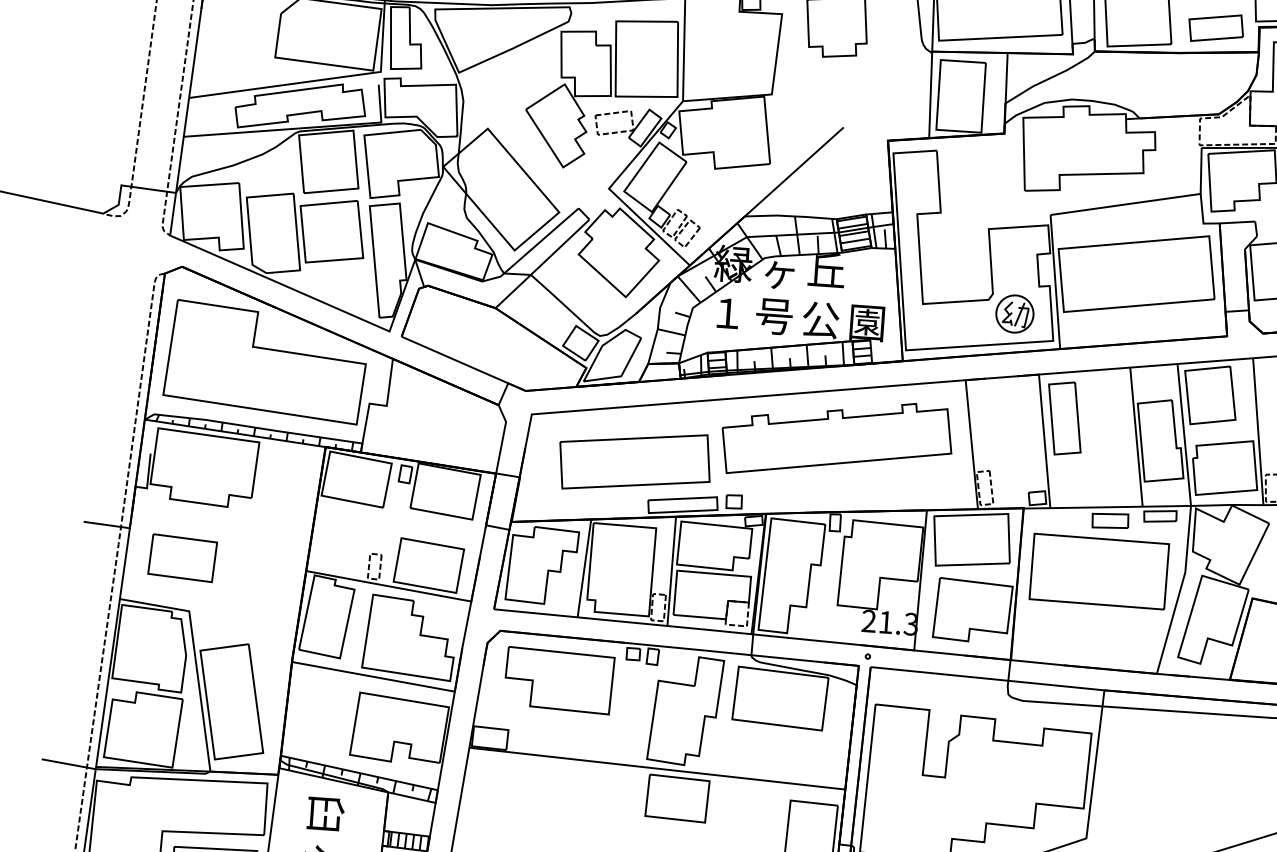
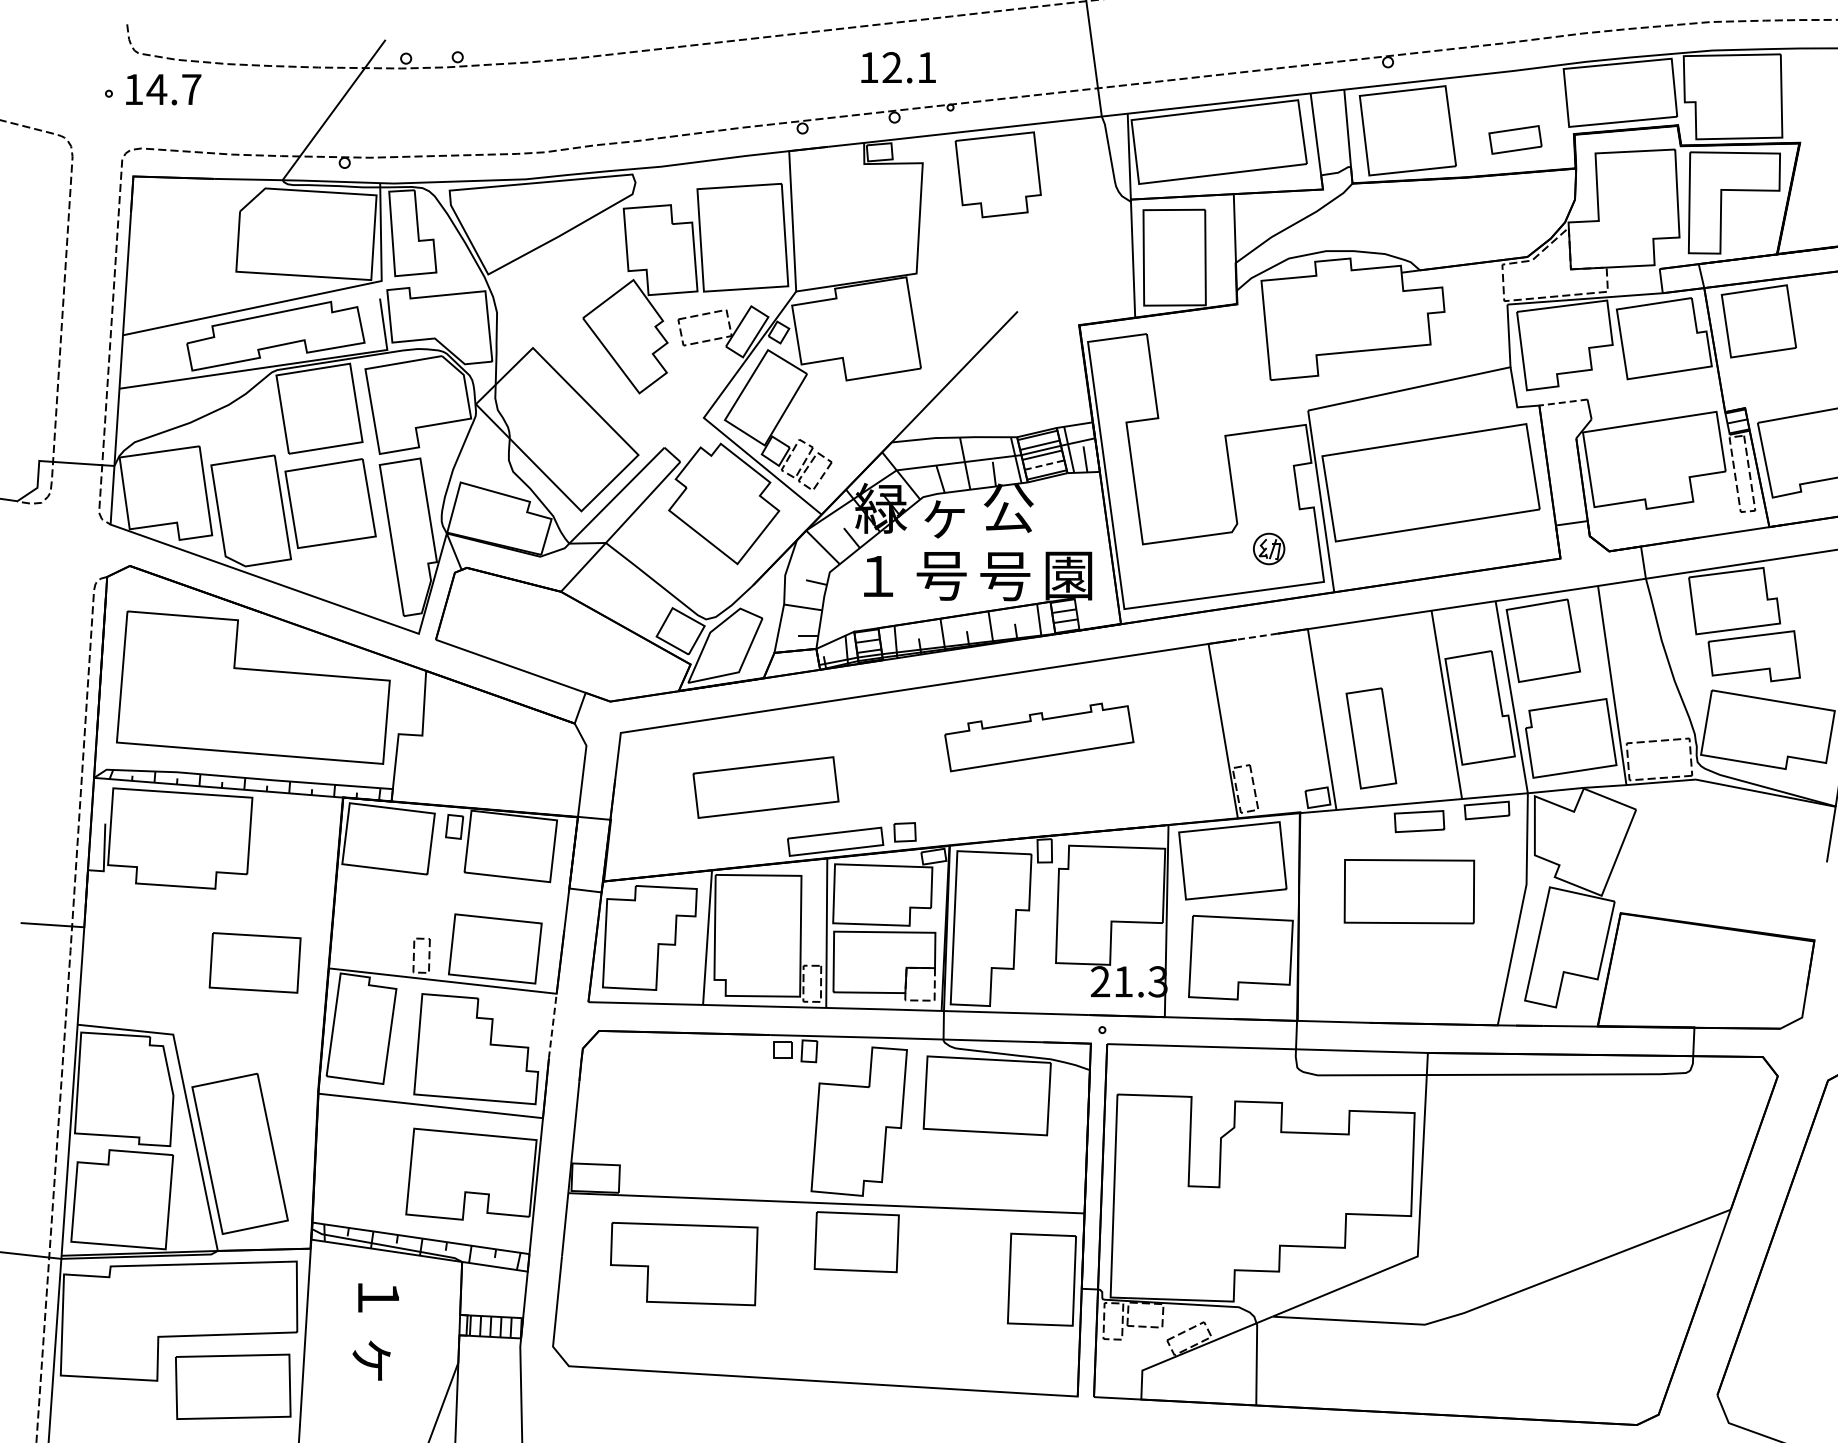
part: (1216, 27) -> (1515, 139), size x0.7
line: (1236, 222) -> (1562, 402), solid -> dashed
line: (855, 241) -> (1045, 465), solid -> dashed
text: (826, 270) -> (1008, 507), 丘 -> 公
part: (1014, 313) -> (1268, 548), size x0.6
text: (820, 320) -> (1005, 576), 公 -> 号
line: (1001, 377) -> (1257, 636), solid -> dashed
part: (1064, 418) -> (1371, 738), moved
part: (837, 439) -> (1039, 737), size x0.6
part: (634, 461) -> (765, 787), size x0.7
part: (182, 557) -> (254, 962), moved
part: (1099, 571) -> (1409, 891), size x0.7
line: (466, 625) -> (552, 1026), solid -> dashed
part: (559, 681) -> (684, 1264), moved
text: (326, 814) -> (379, 1297), 臼 -> １

